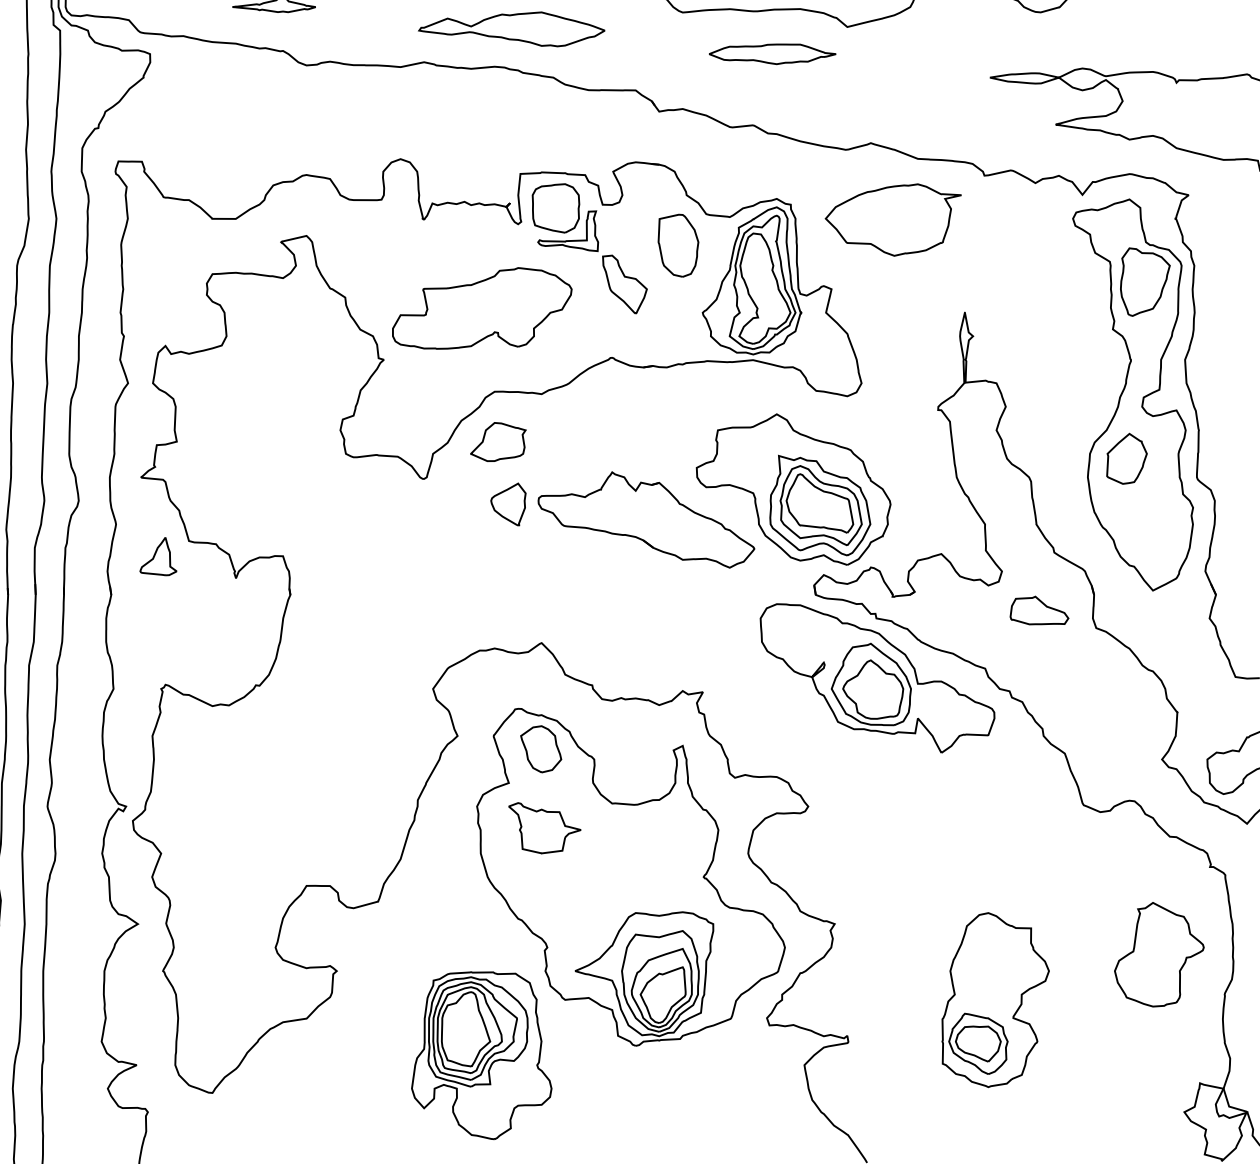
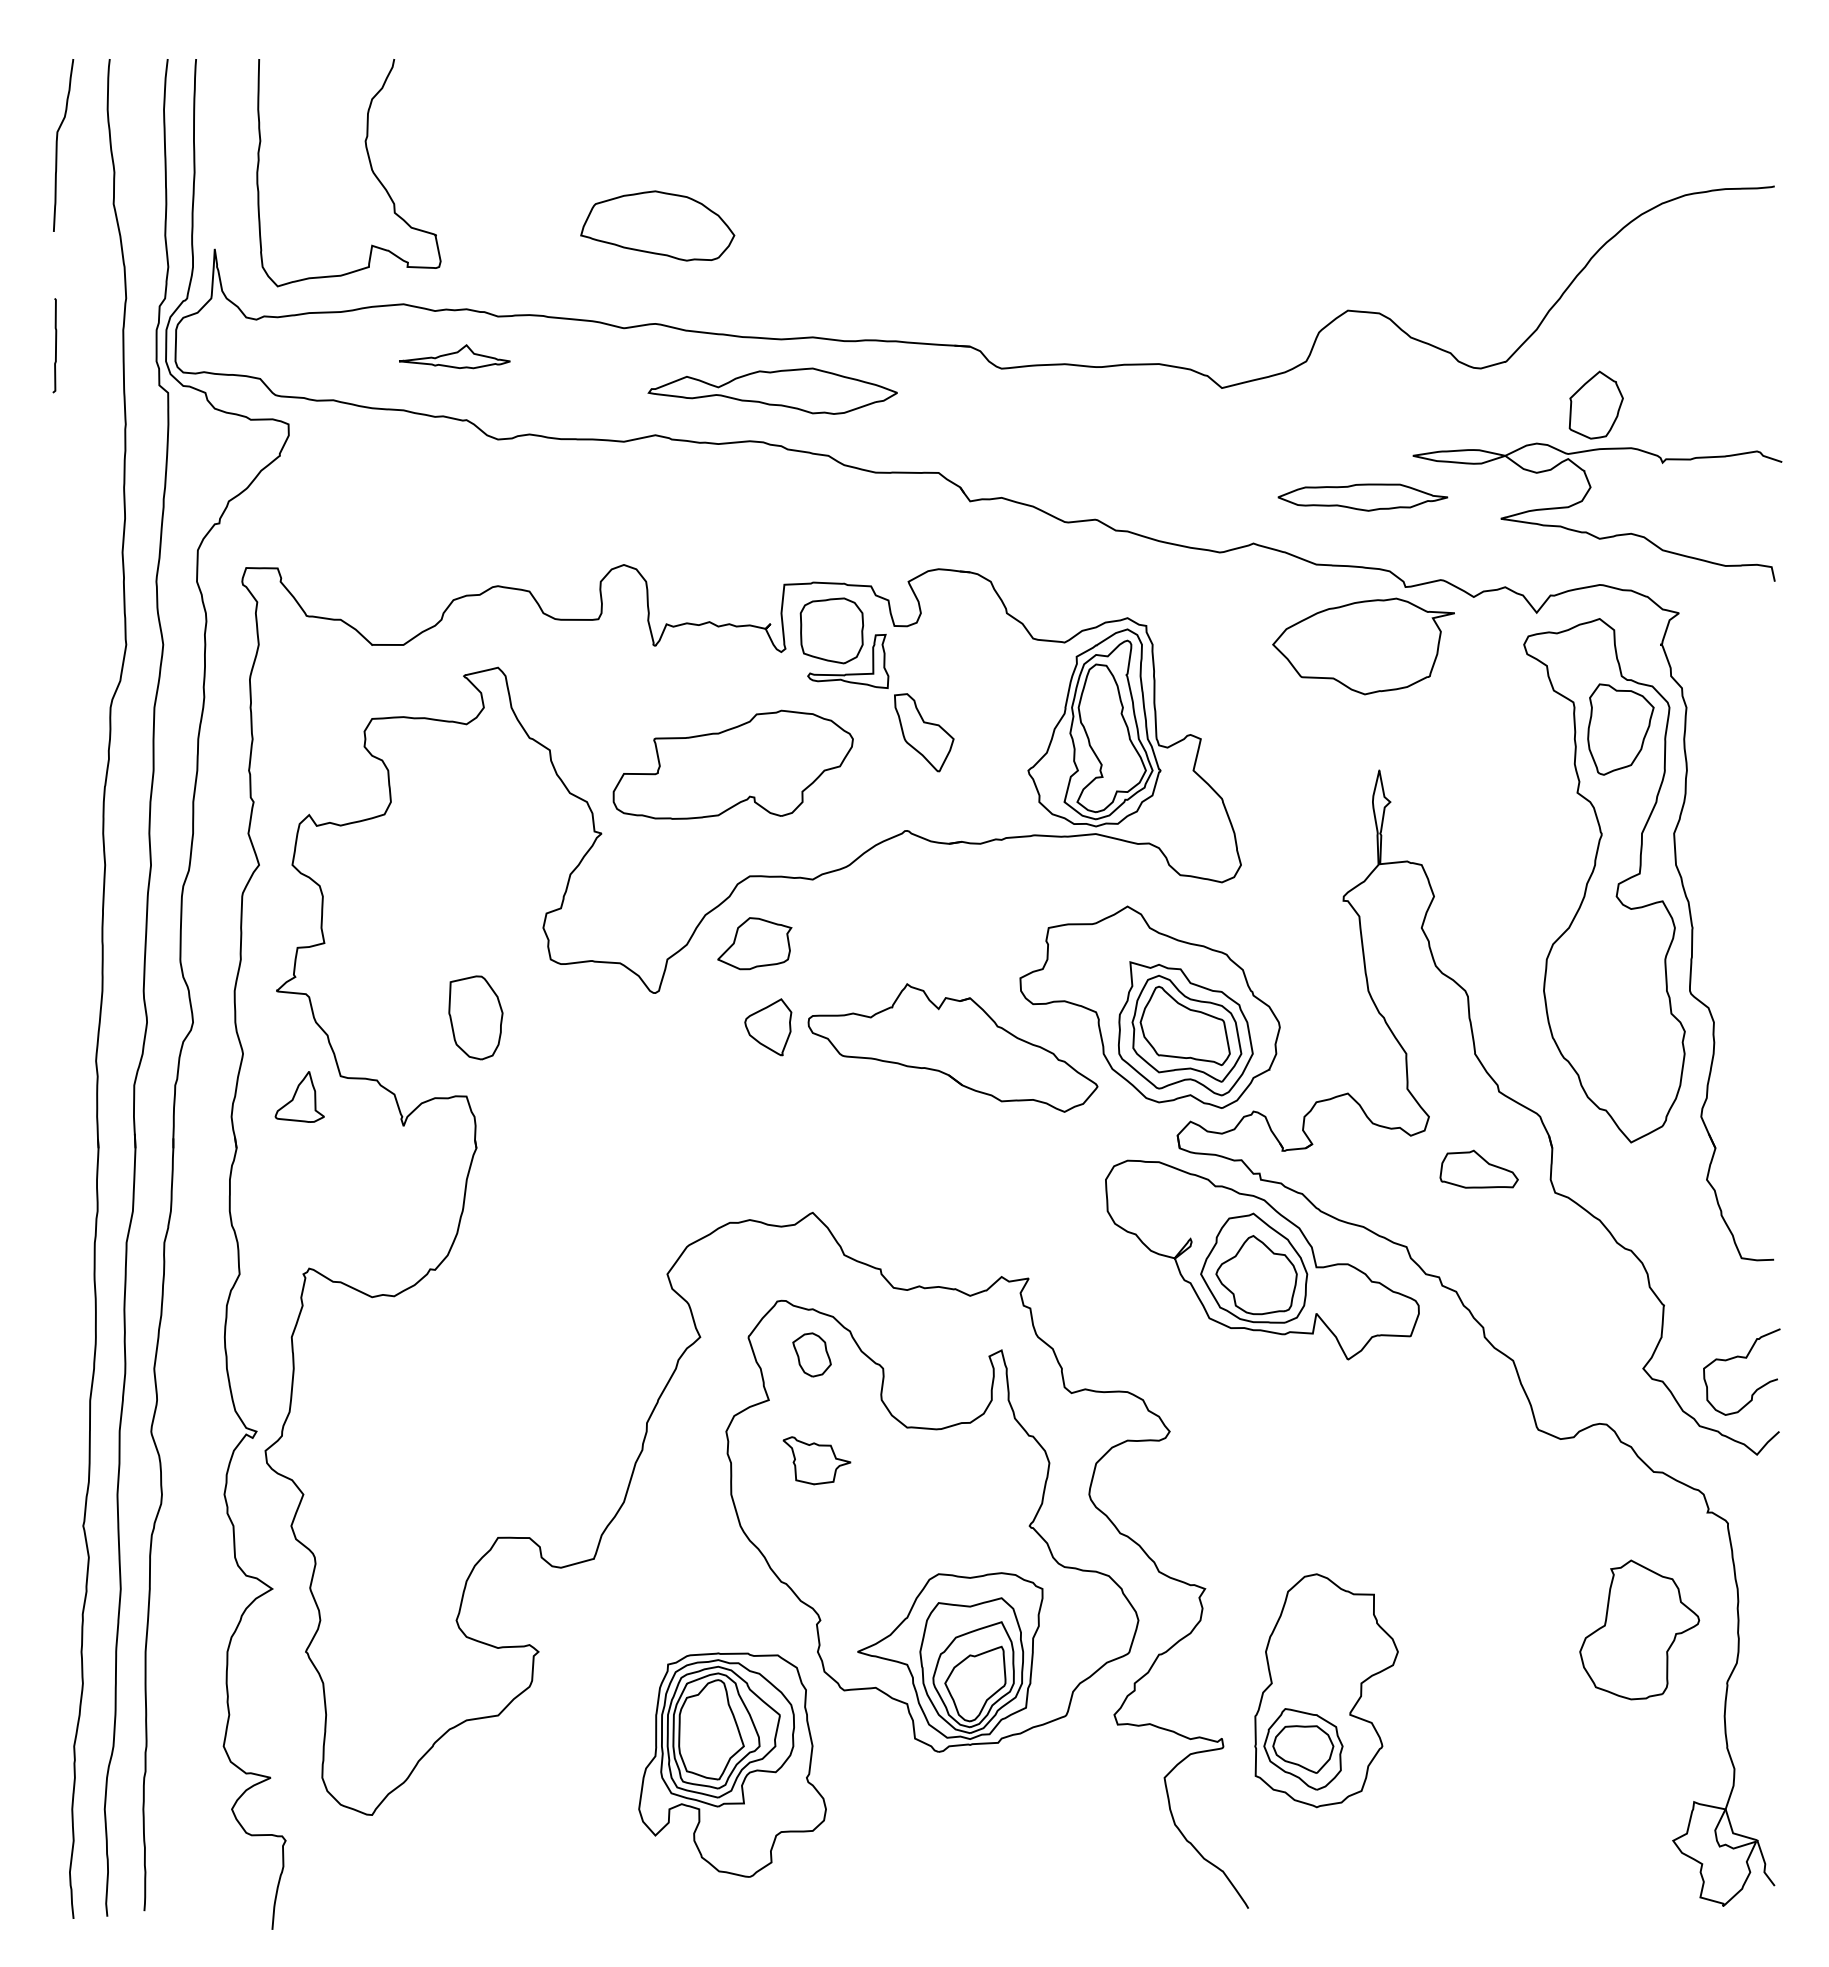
part: (772, 54) -> (1362, 497), moved
part: (893, 220) -> (1363, 646), moved
part: (678, 245) -> (475, 1017), moved
part: (1126, 458) -> (1595, 404), moved
part: (540, 748) -> (811, 1354), size x0.7
part: (544, 828) -> (816, 1460), size x0.7
part: (995, 999) -> (1326, 1690), moved

